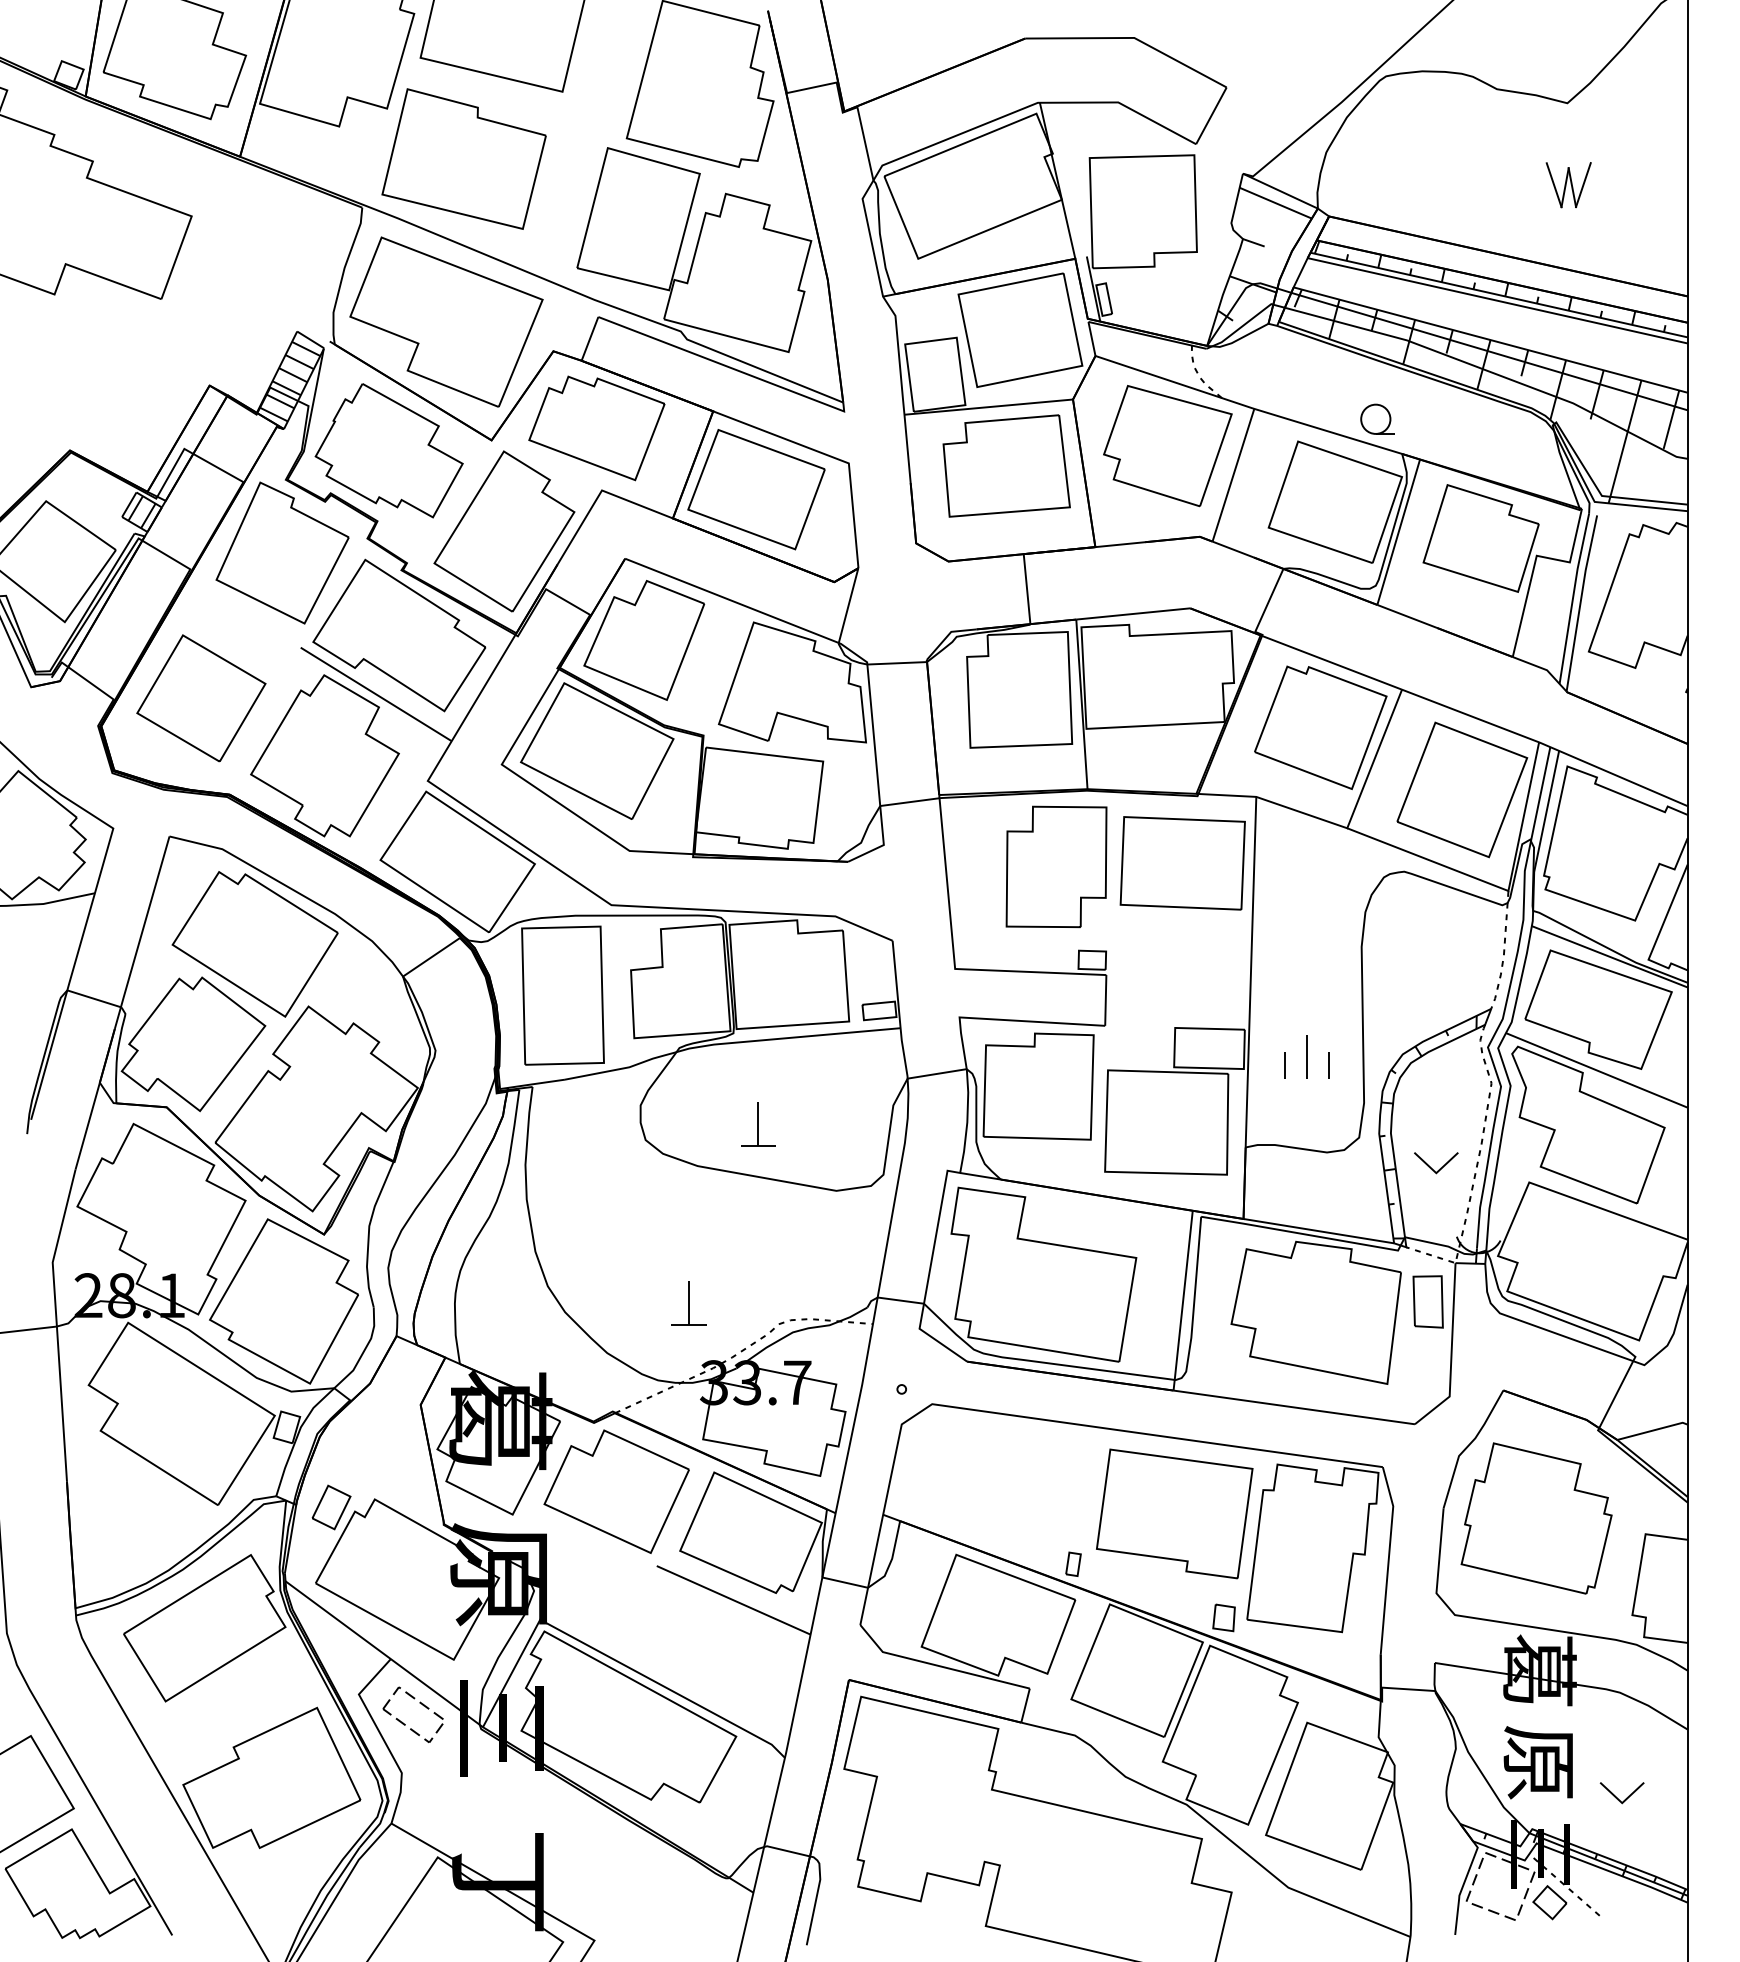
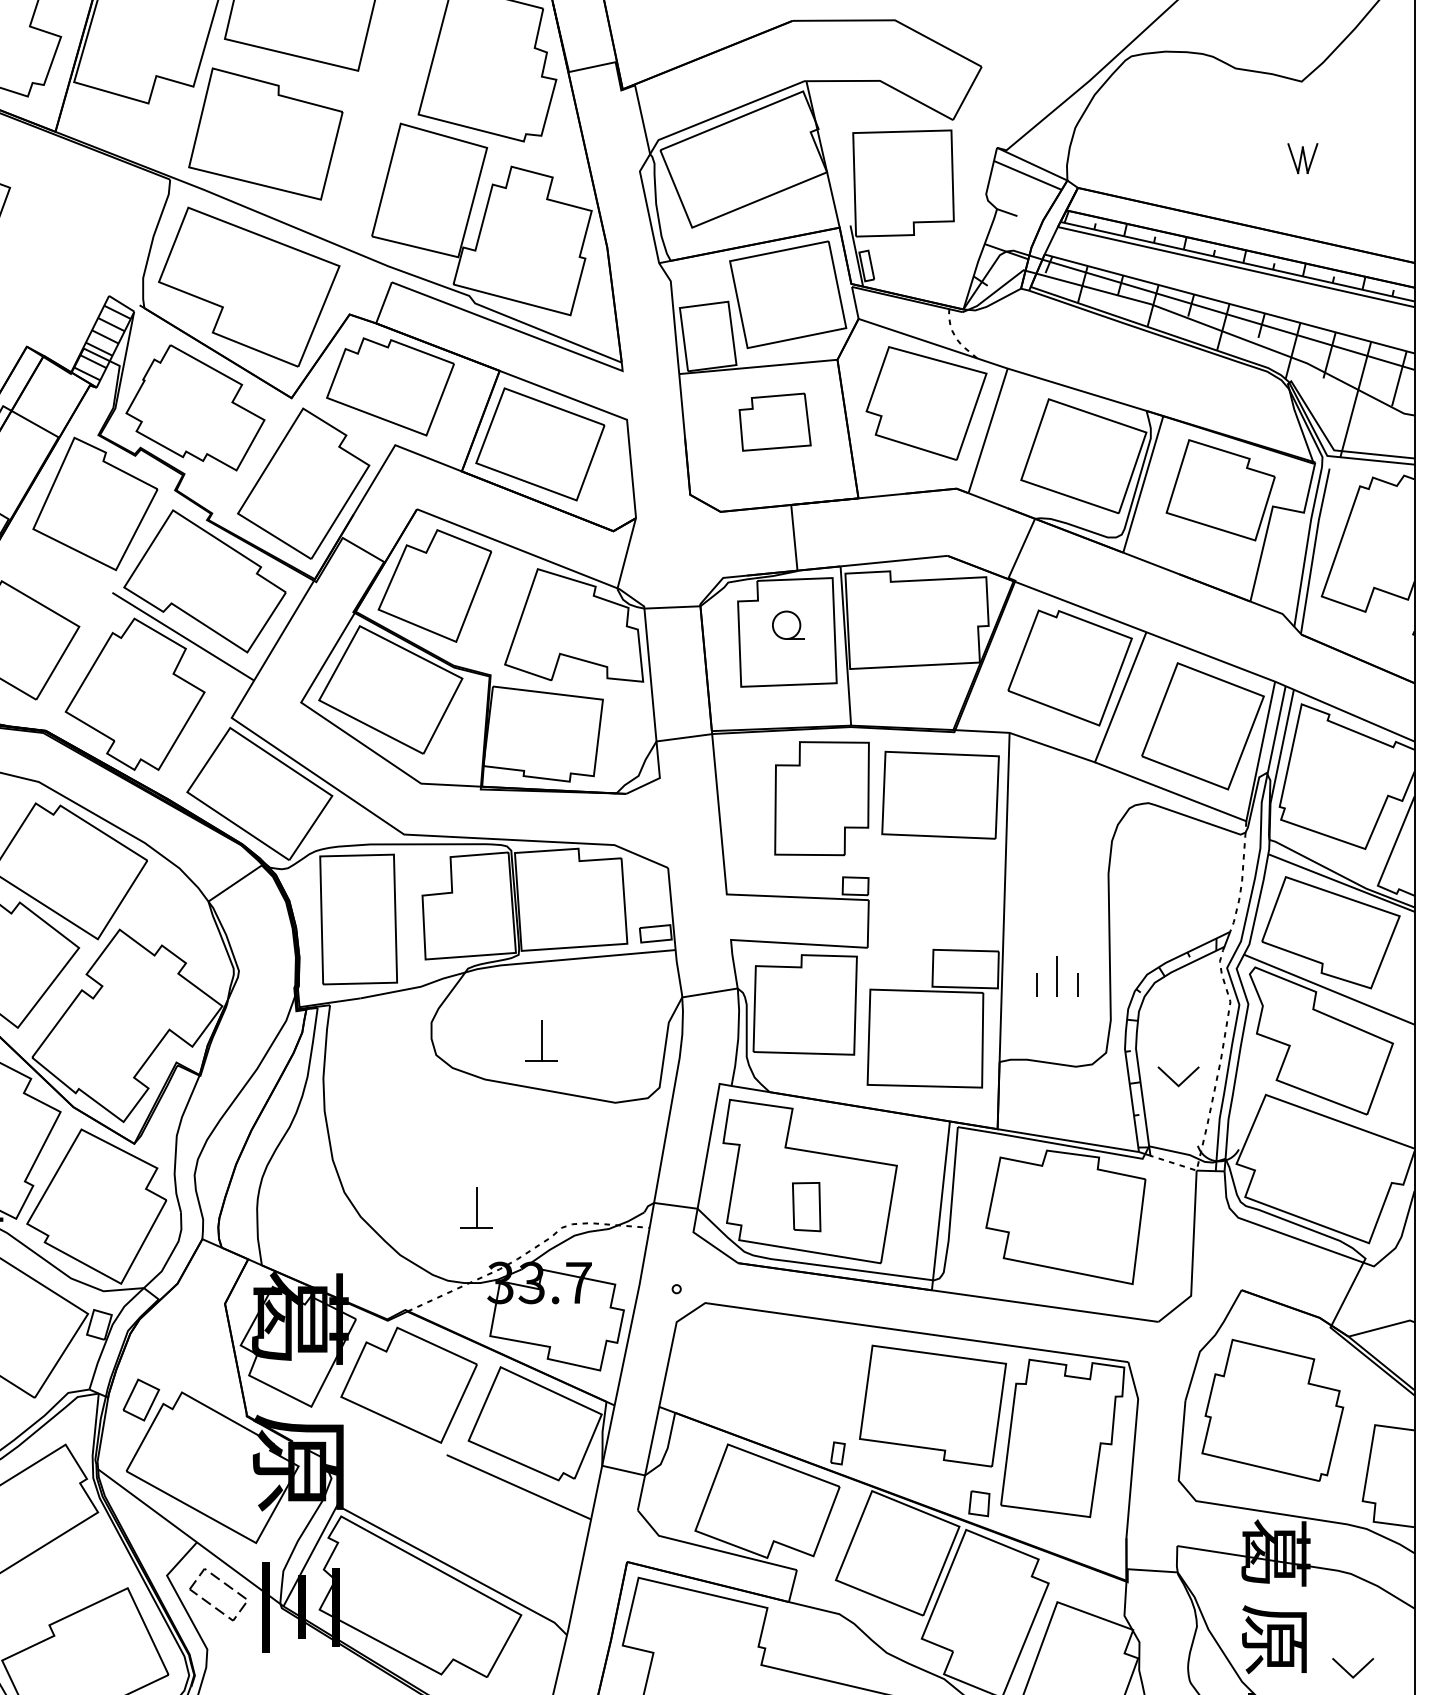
part: (1568, 185) -> (1302, 158), size x0.7
part: (1377, 418) -> (788, 624), moved
part: (1006, 465) -> (775, 421), size x0.6
part: (1427, 1301) -> (806, 1206), moved

